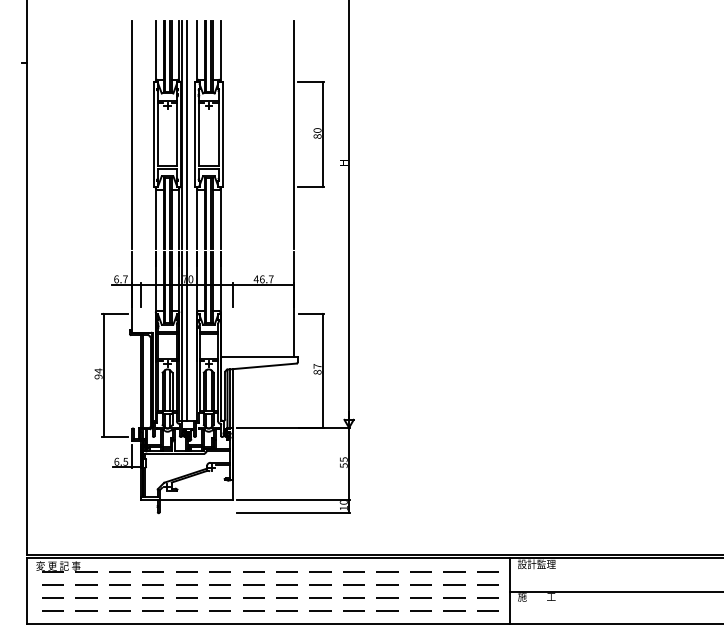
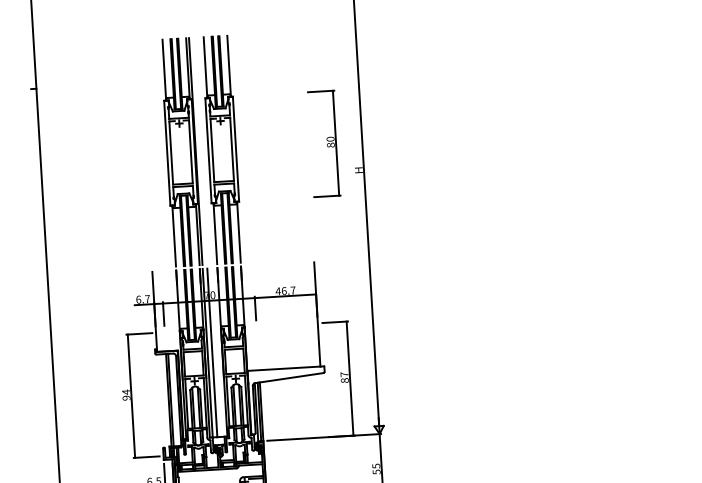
line: (131, 134) -> (145, 154), removed
line: (186, 134) -> (199, 150), removed
line: (293, 134) -> (306, 144), removed

